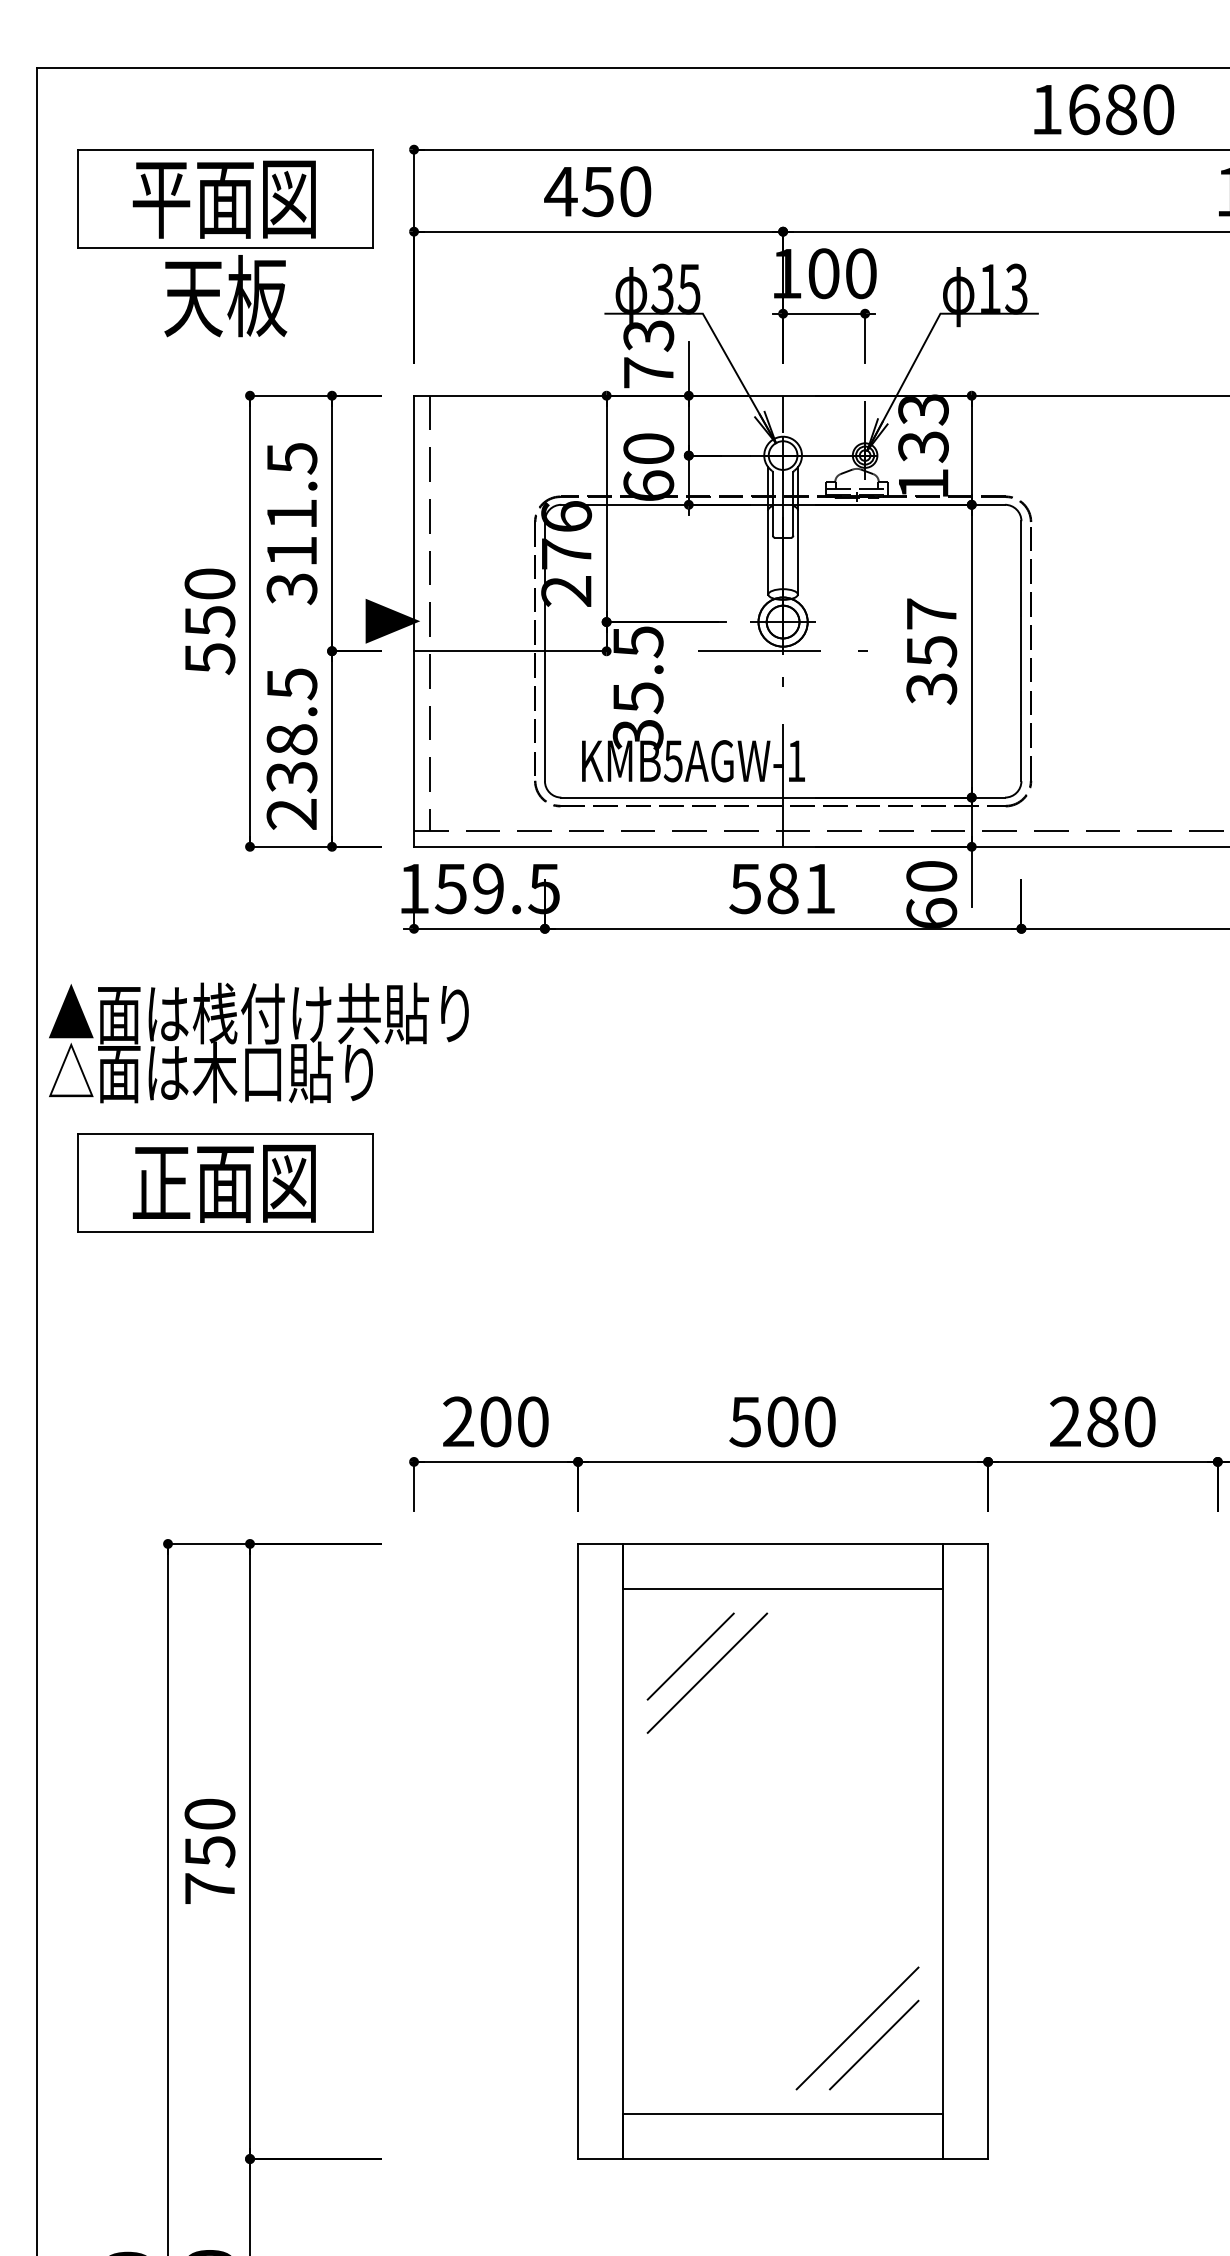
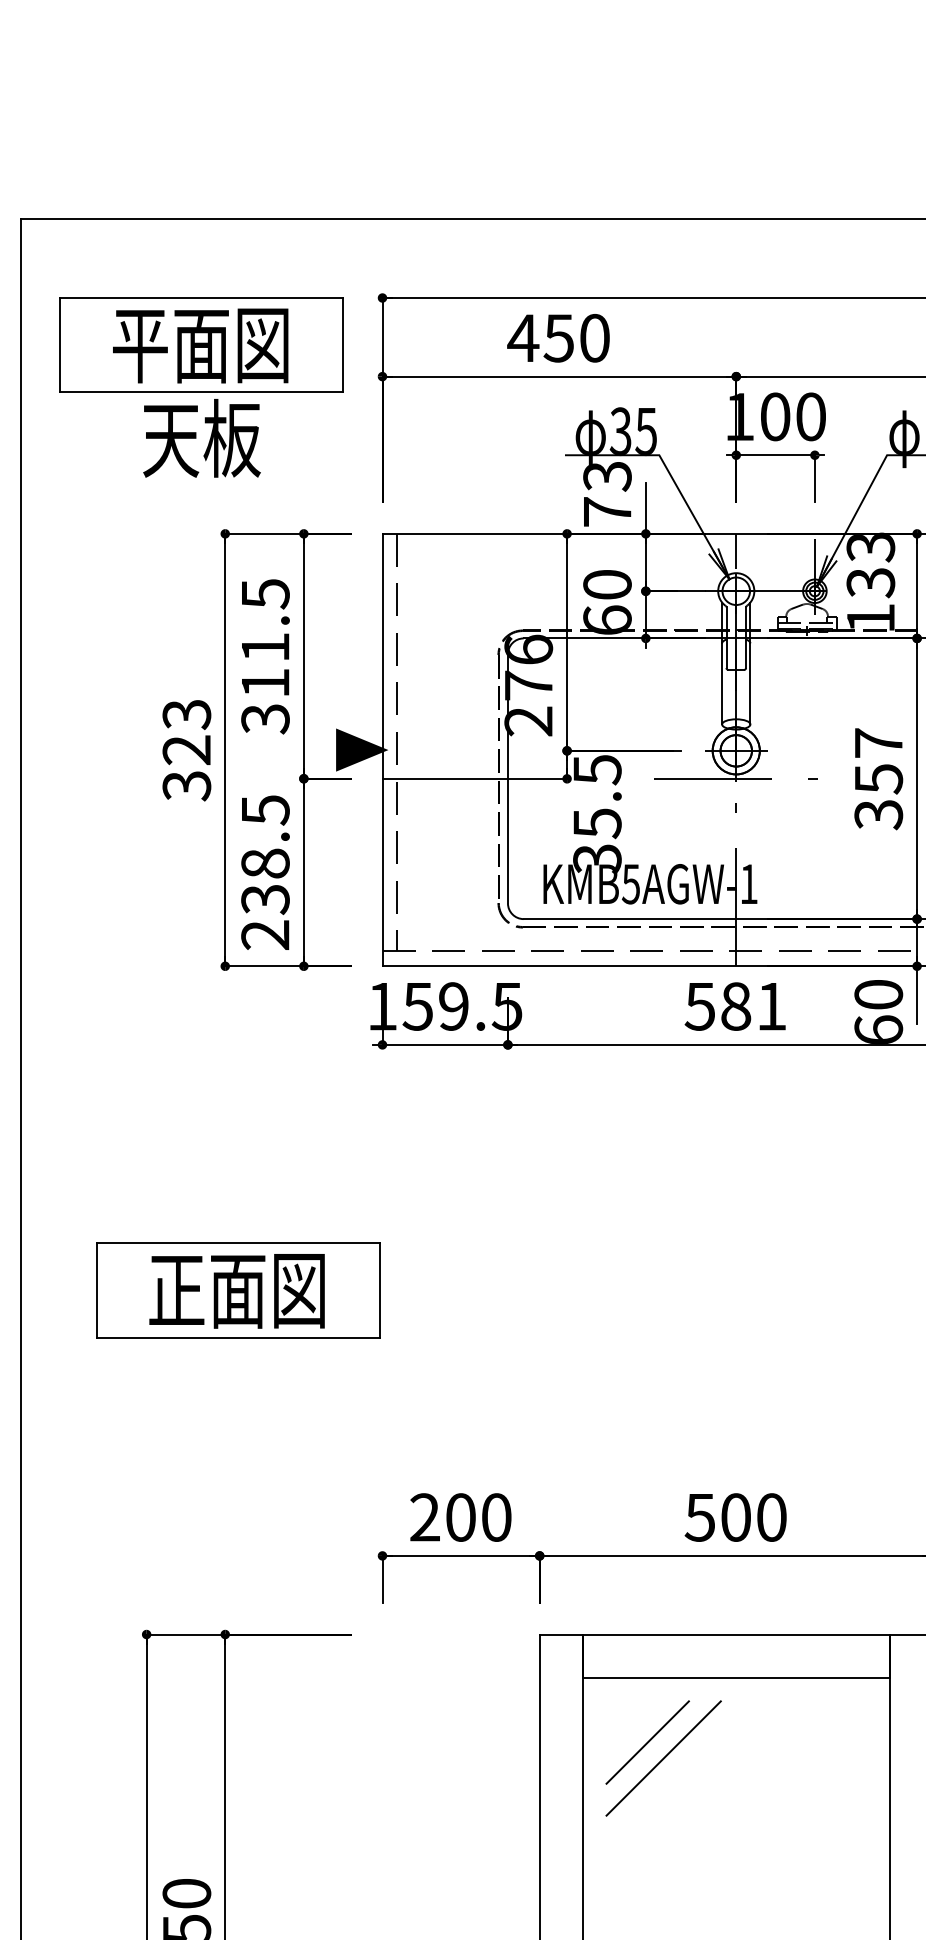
text: (209, 621) -> (186, 750), 550 -> 323
part: (258, 1042) -> (233, 1153), removed
part: (225, 1182) -> (238, 1289), moved

